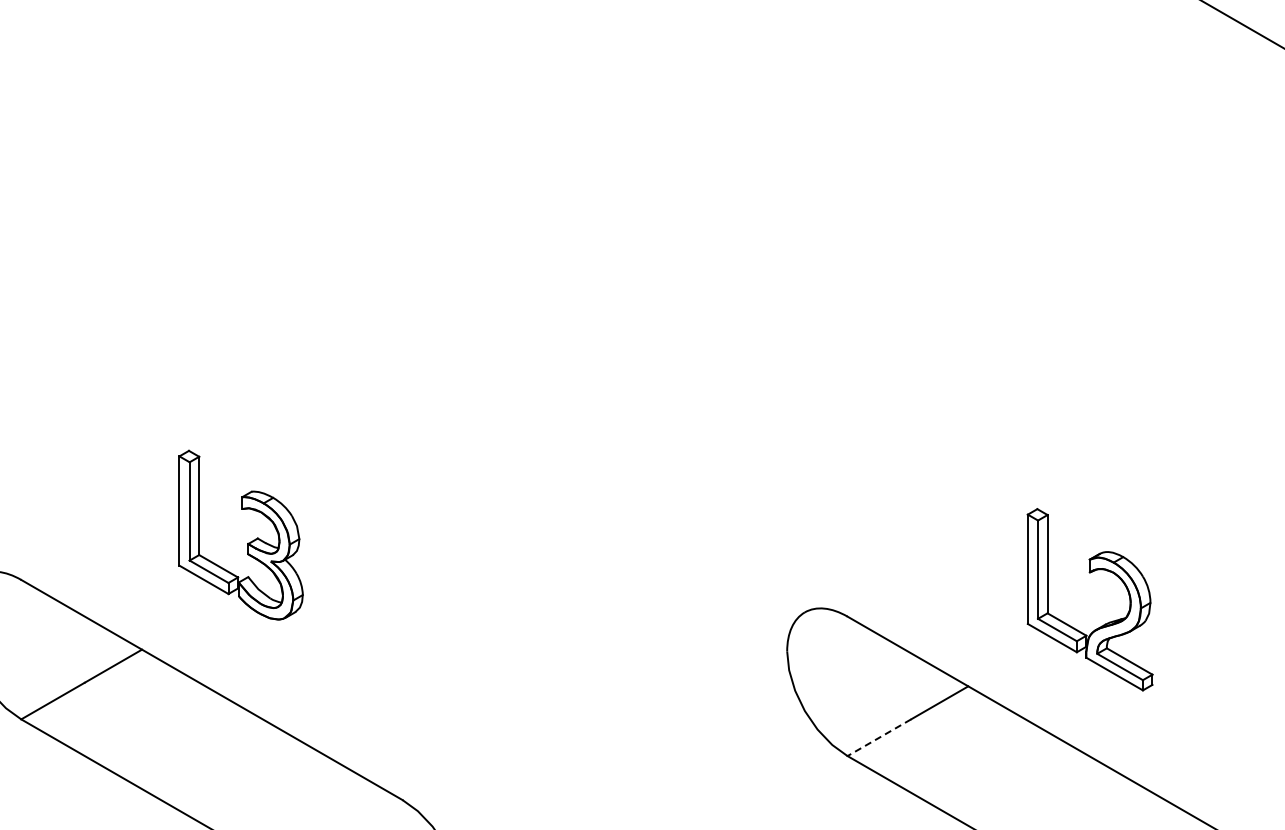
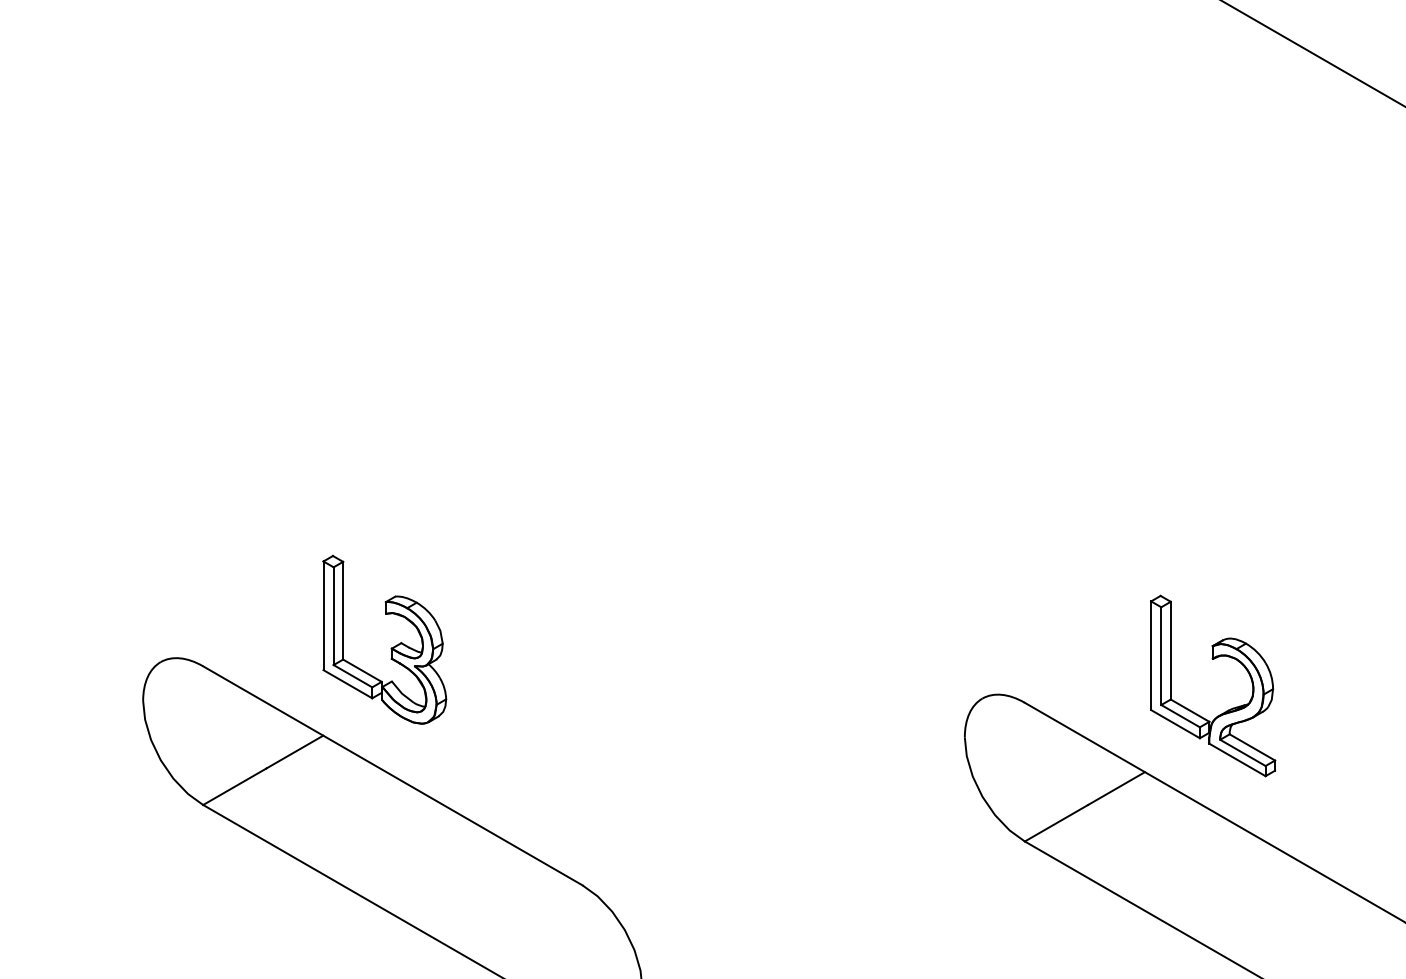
part: (247, 542) -> (391, 647), moved
part: (1090, 573) -> (1213, 659), moved
line: (879, 737) -> (1056, 823), dashed -> solid

